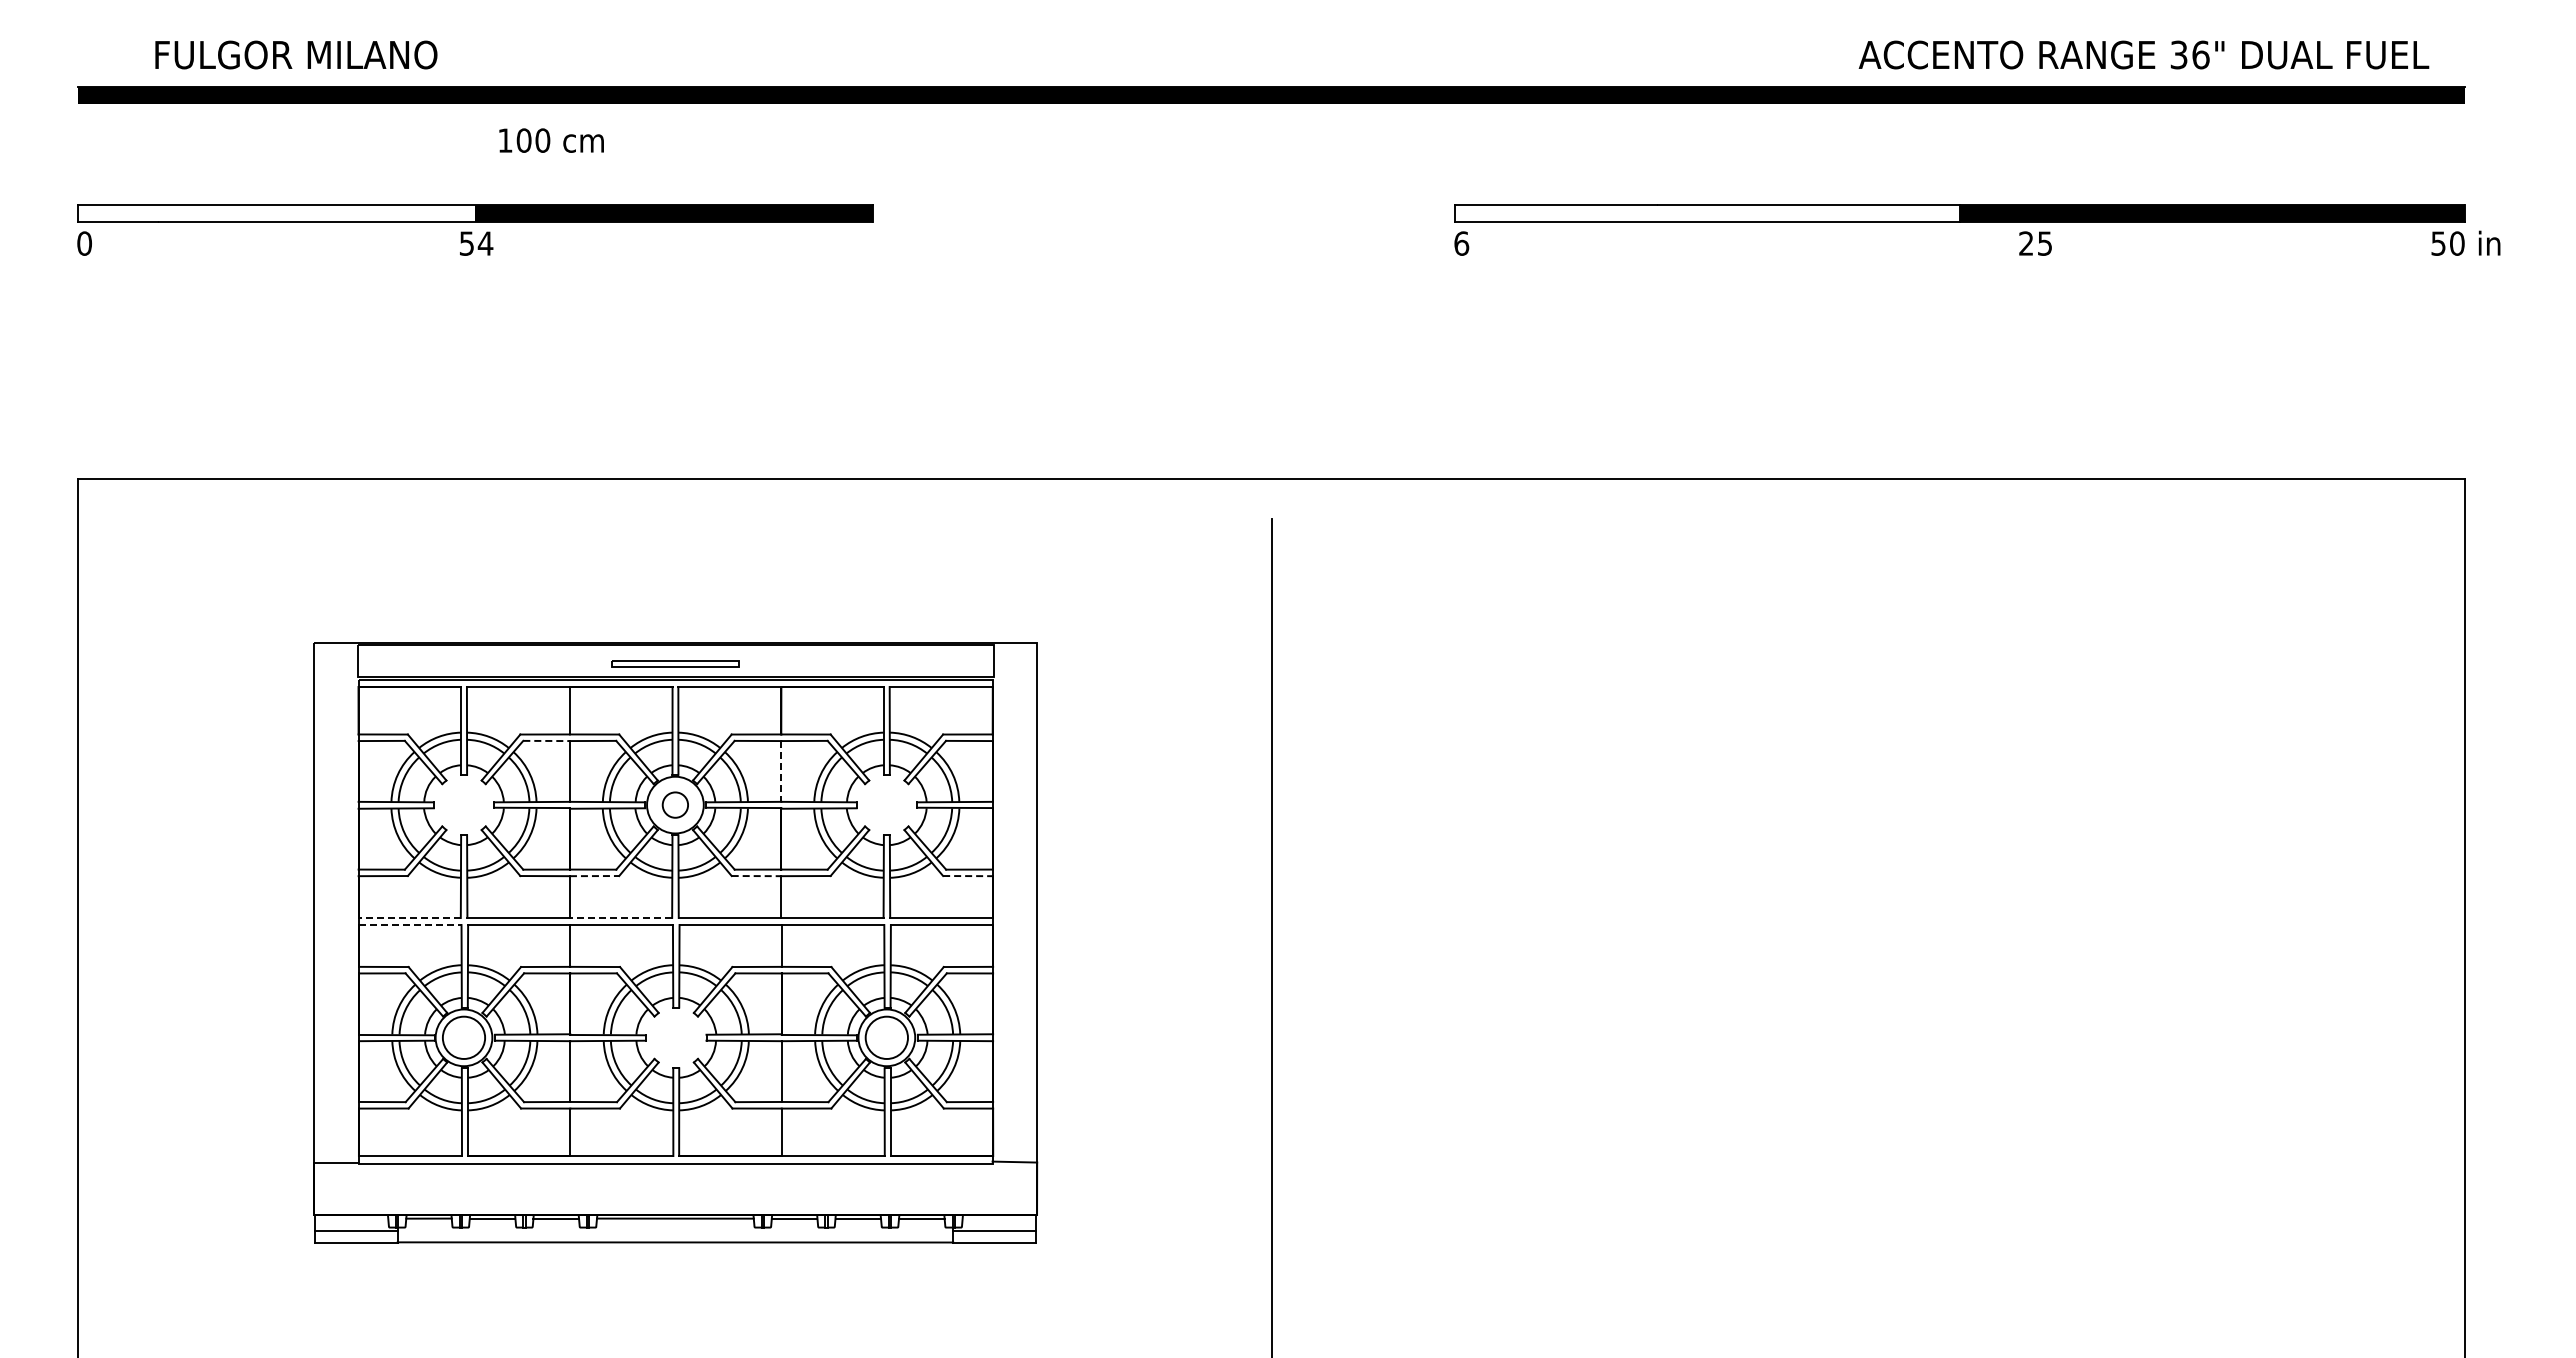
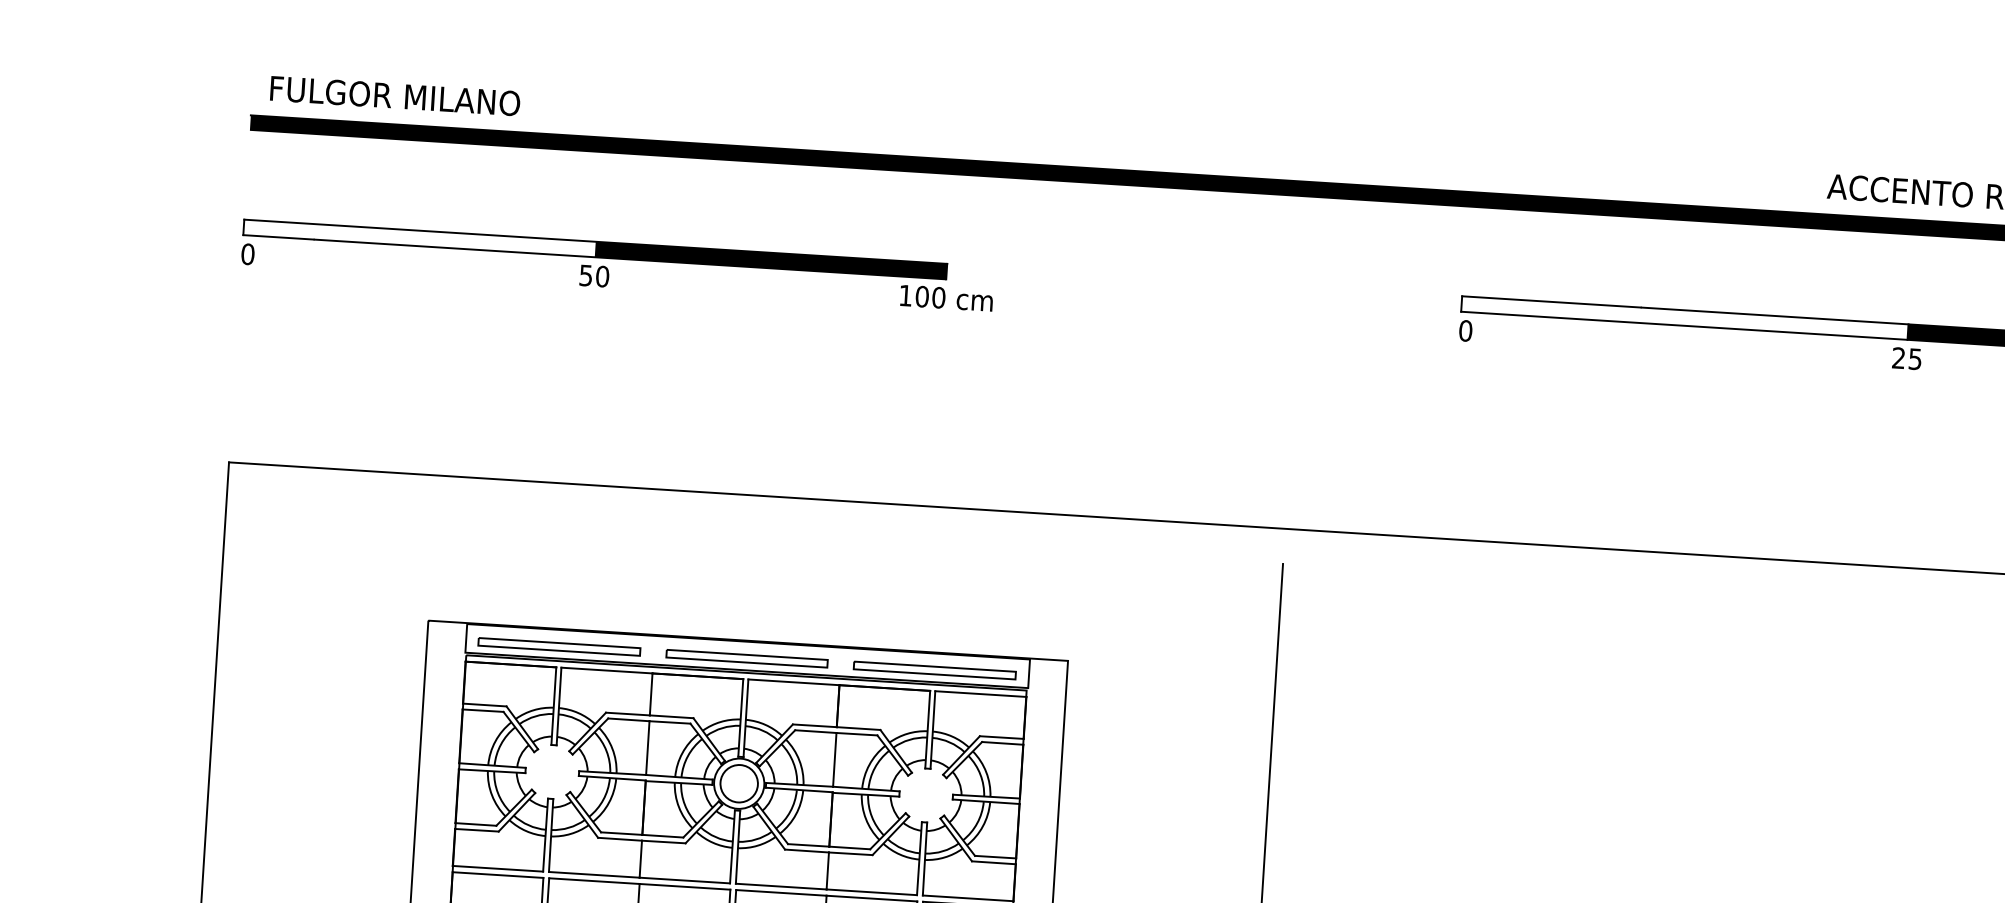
text: (296, 54) -> (395, 95), moved
text: (551, 140) -> (946, 298), moved
text: (485, 243) -> (602, 276), 54 -> 50
text: (1461, 243) -> (1465, 330), 6 -> 0
text: (2035, 243) -> (1906, 358), moved
part: (463, 663) -> (559, 646), added
part: (674, 663) -> (746, 658), size x1.43
part: (887, 663) -> (934, 670), added
line: (547, 740) -> (629, 719), dashed -> solid
line: (781, 771) -> (834, 759), dashed -> solid
circle: (675, 804) -> (739, 783), size x1.67
line: (594, 876) -> (663, 842), dashed -> solid
line: (756, 876) -> (806, 851), dashed -> solid
line: (967, 876) -> (993, 863), dashed -> solid
line: (409, 917) -> (497, 868), dashed -> solid
line: (620, 917) -> (684, 880), dashed -> solid
line: (410, 925) -> (498, 875), dashed -> solid

